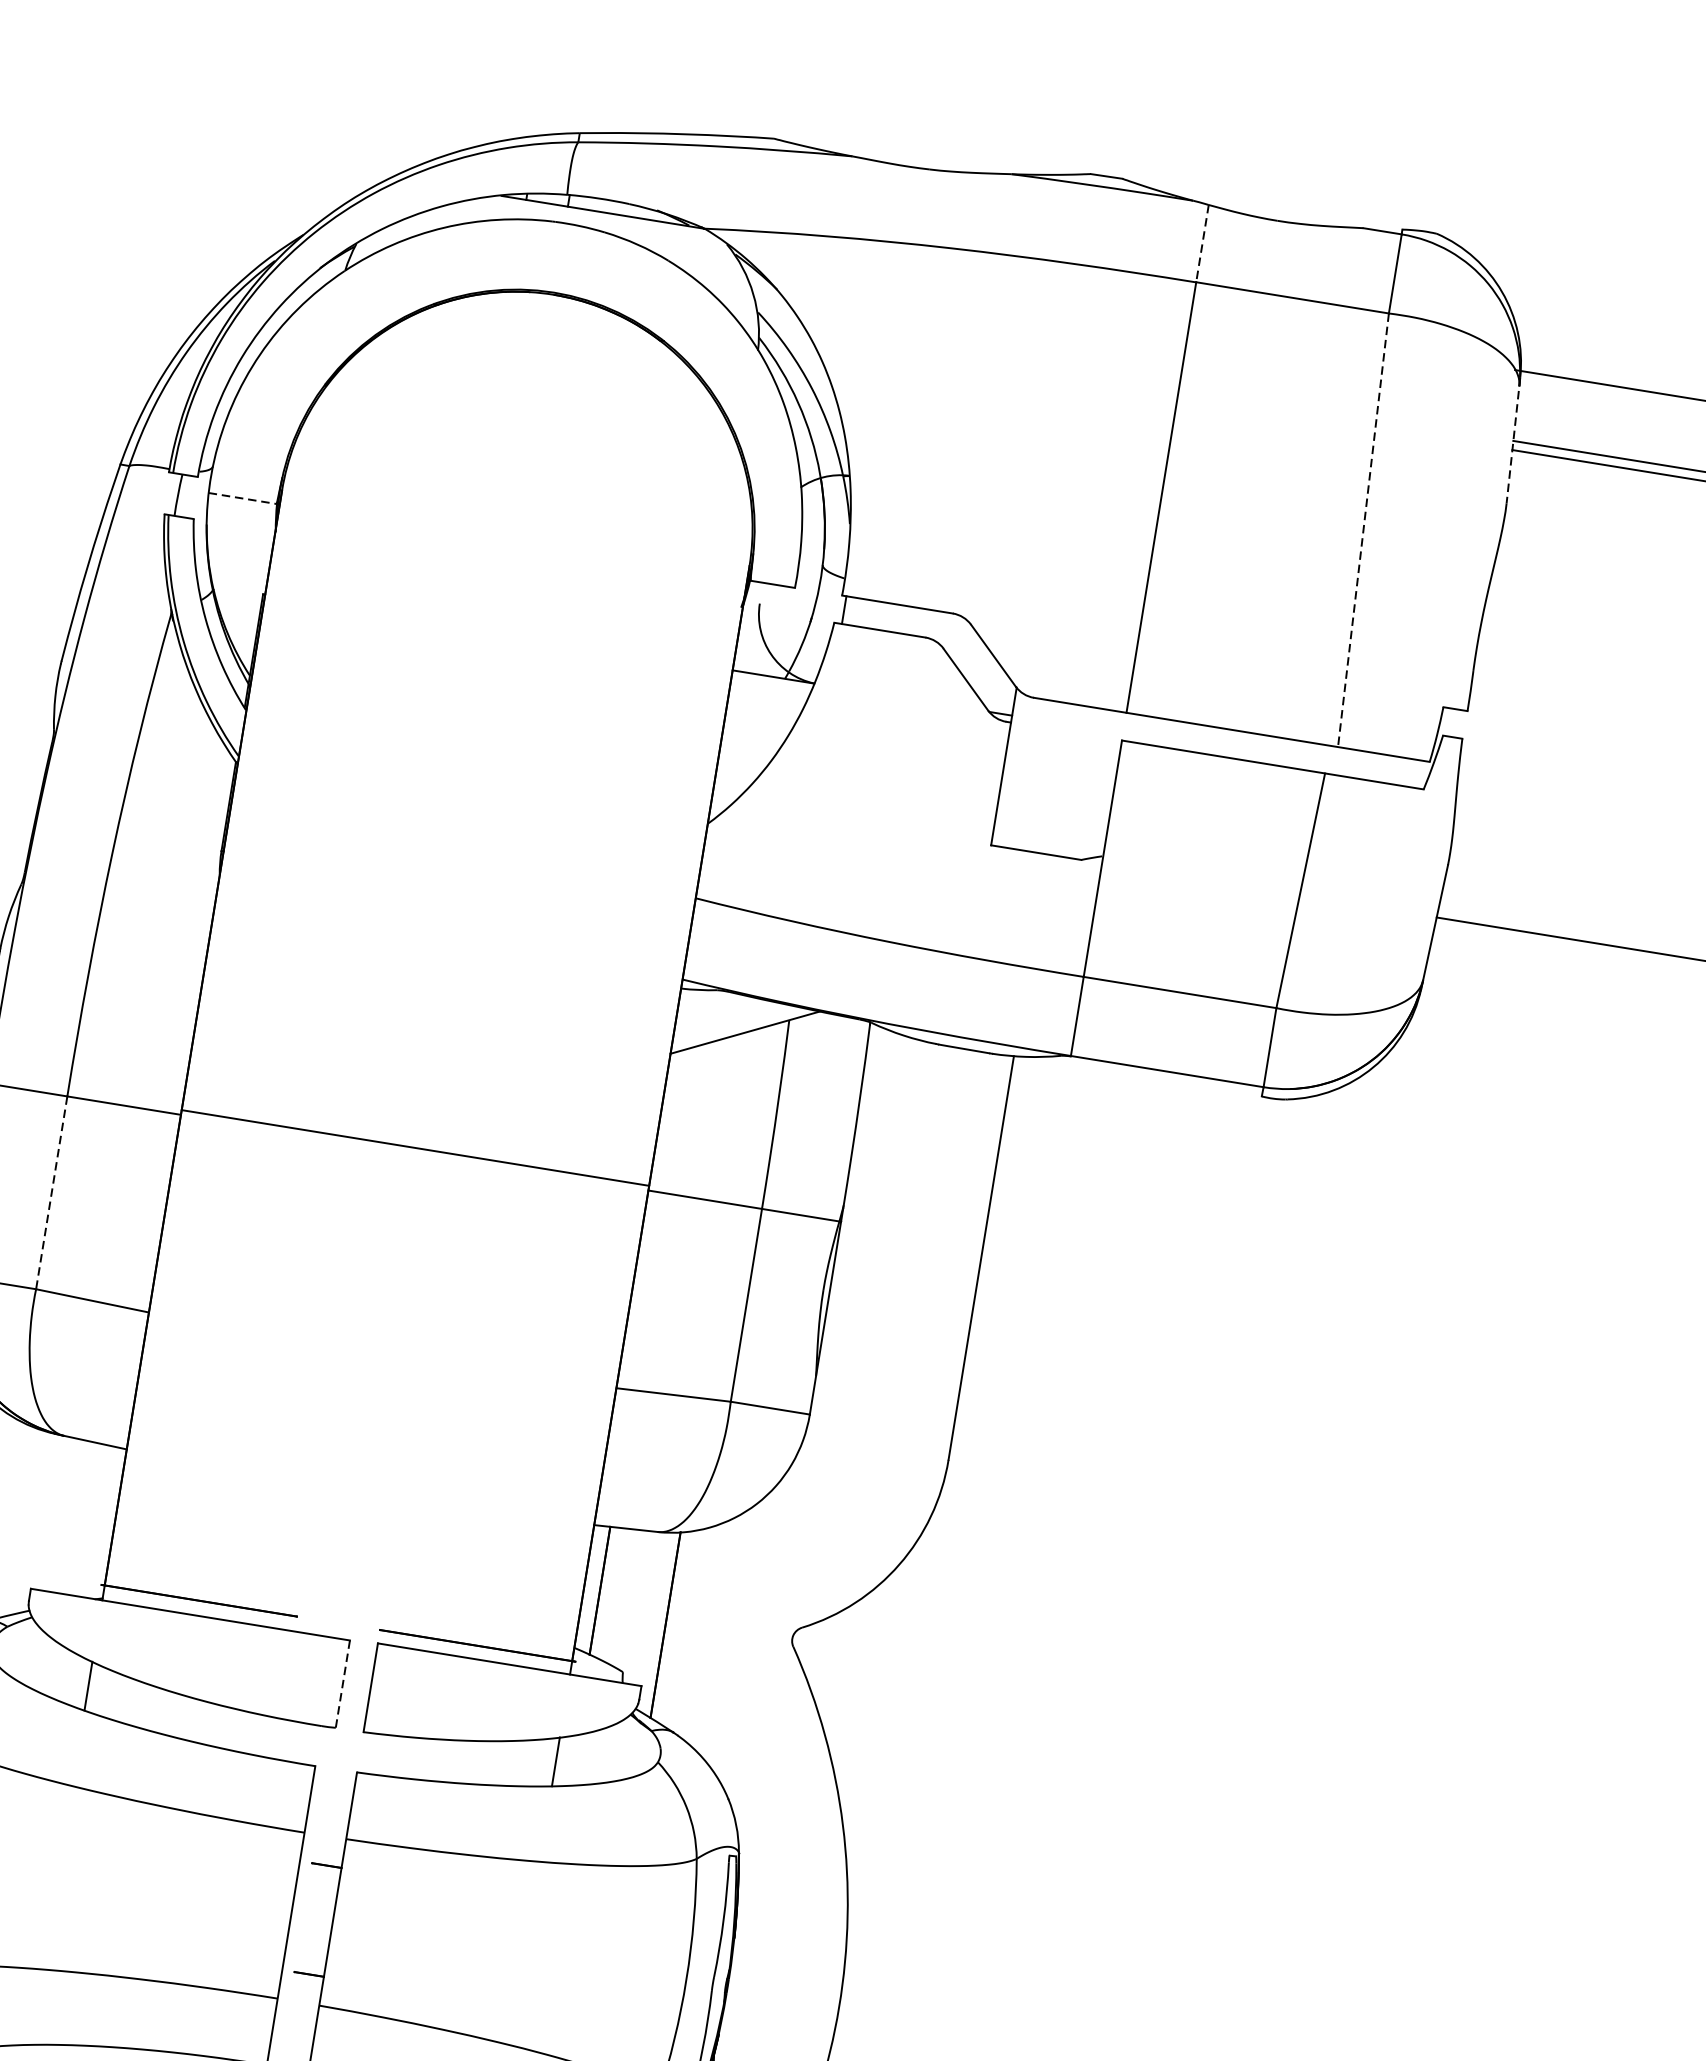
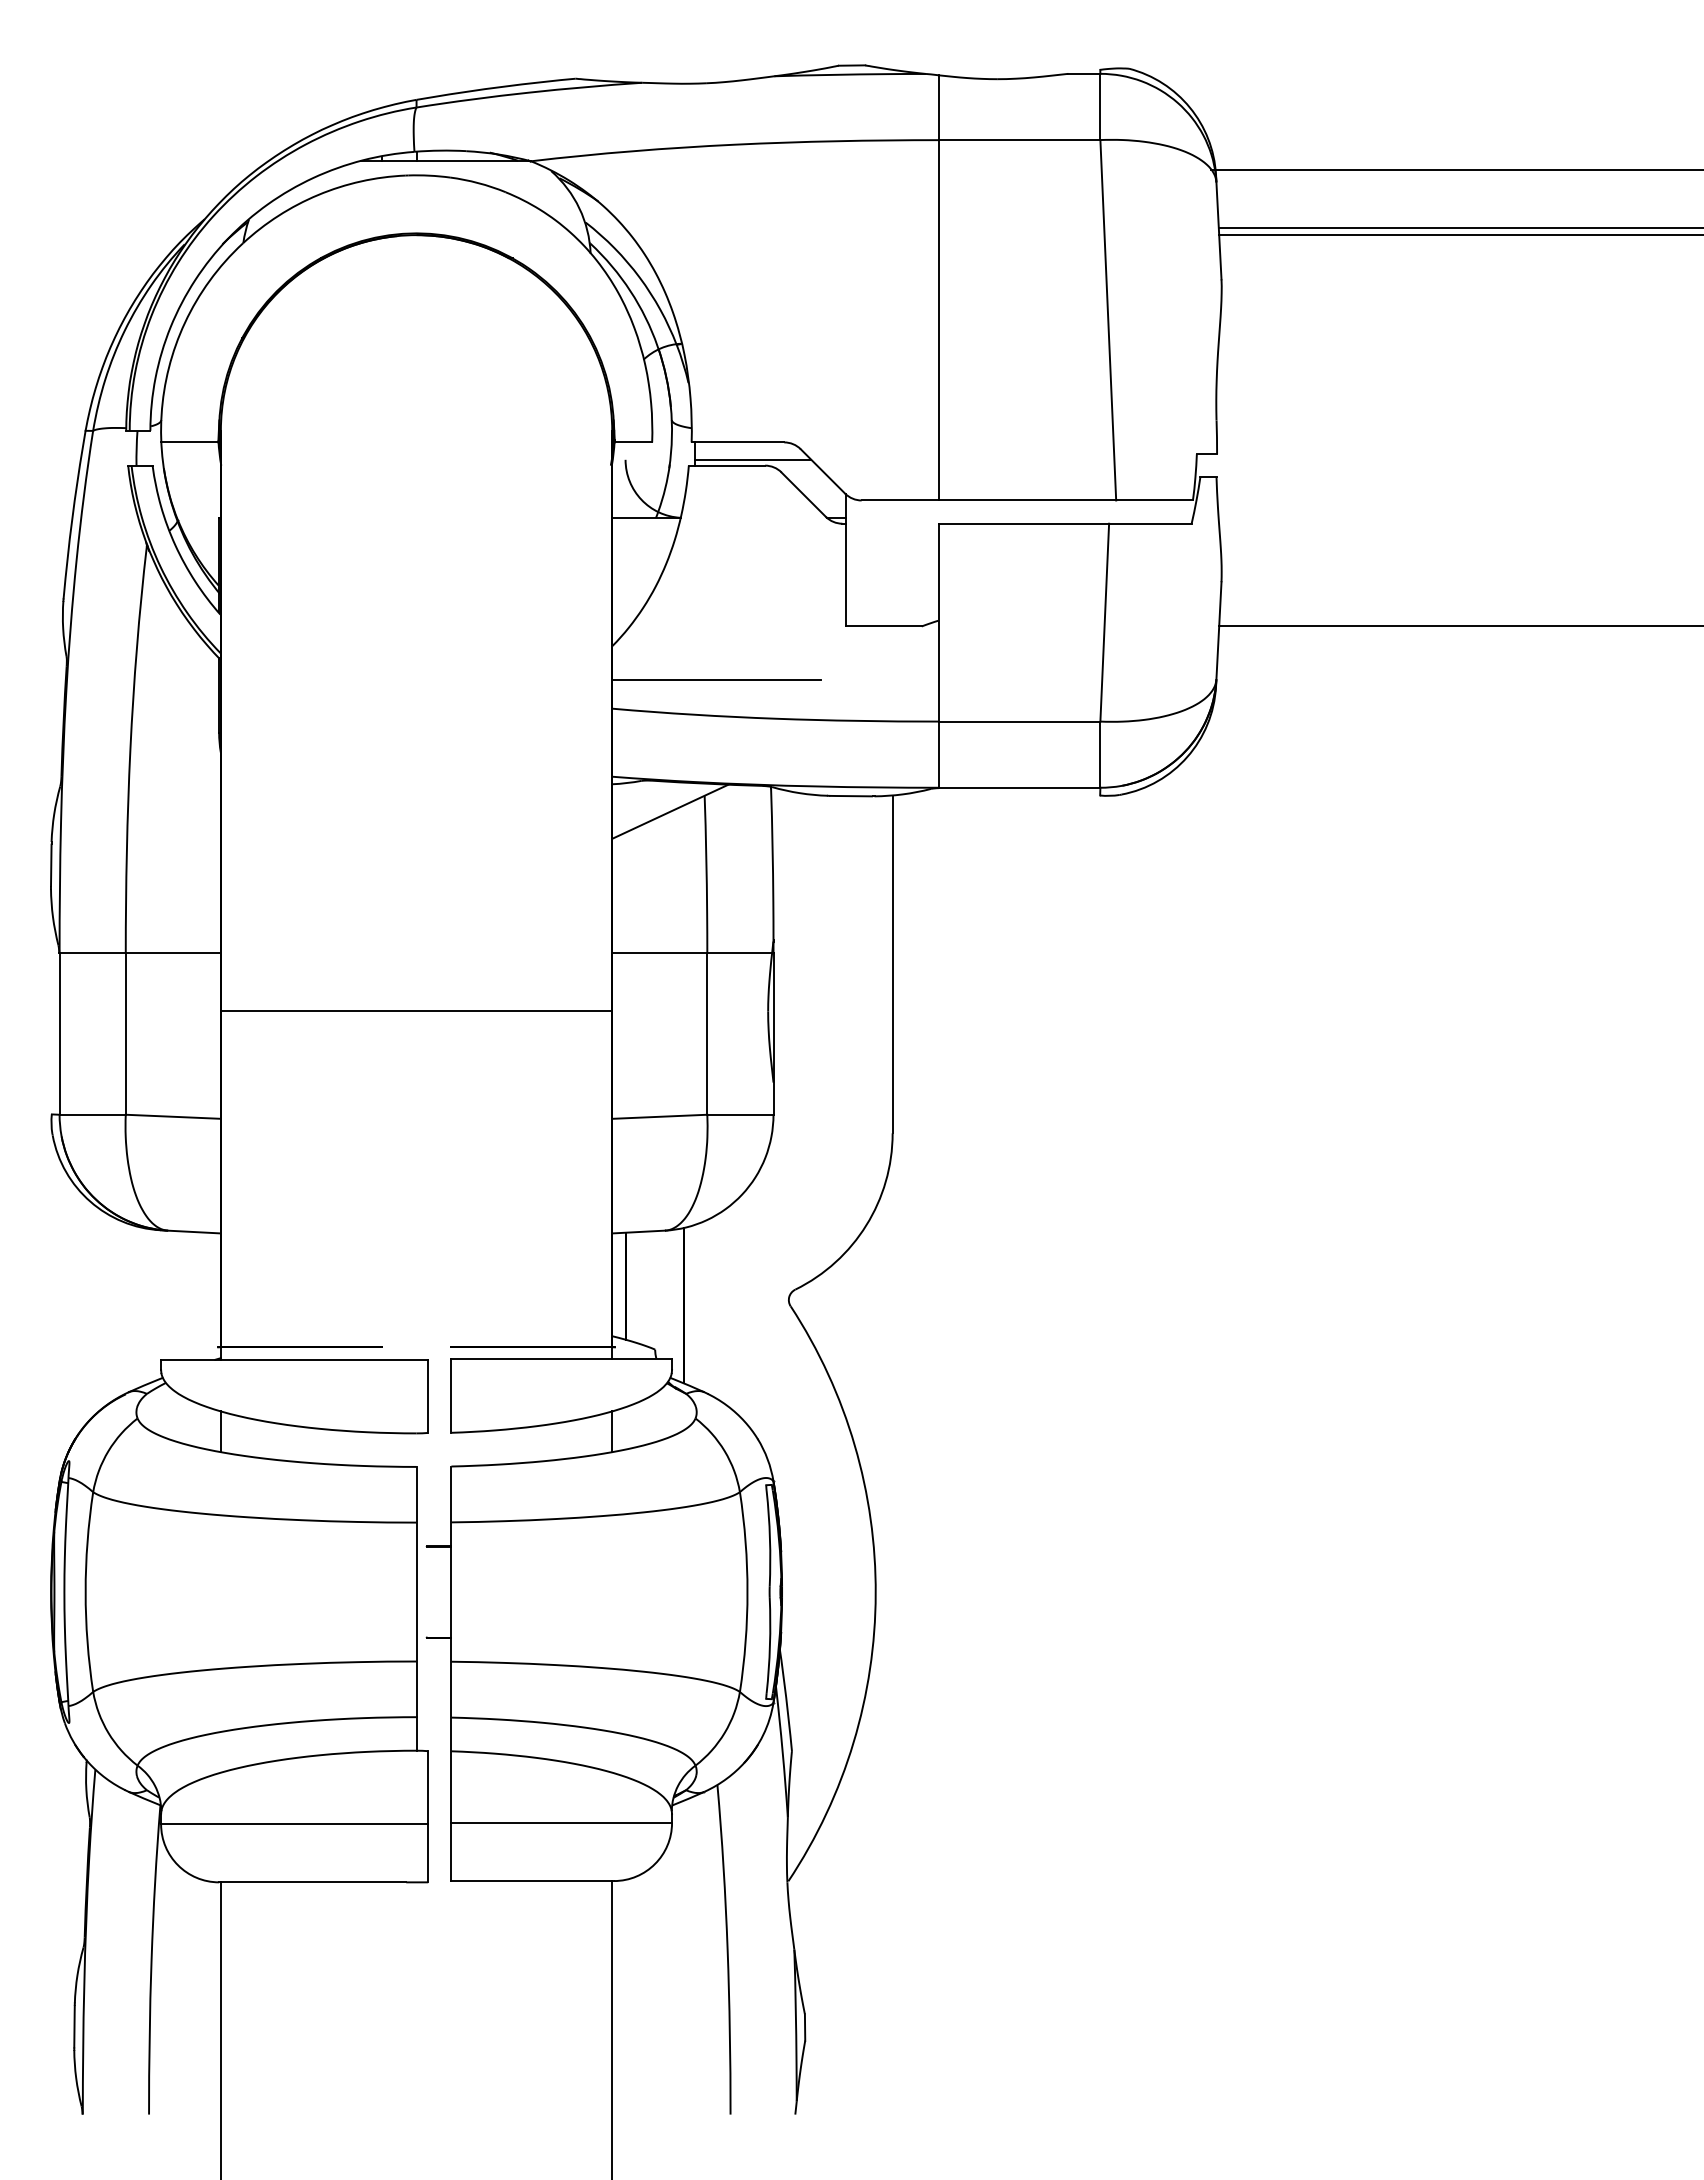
line: (1202, 244) -> (939, 108), dashed -> solid
line: (1513, 440) -> (1218, 227), dashed -> solid
line: (242, 498) -> (189, 442), dashed -> solid
line: (1363, 530) -> (1108, 320), dashed -> solid
line: (912, 627) -> (753, 459), added
line: (825, 884) -> (716, 680), added
line: (415, 1148) -> (416, 1011), moved
line: (51, 1193) -> (125, 1034), dashed -> solid
line: (343, 1684) -> (428, 1396), dashed -> solid

